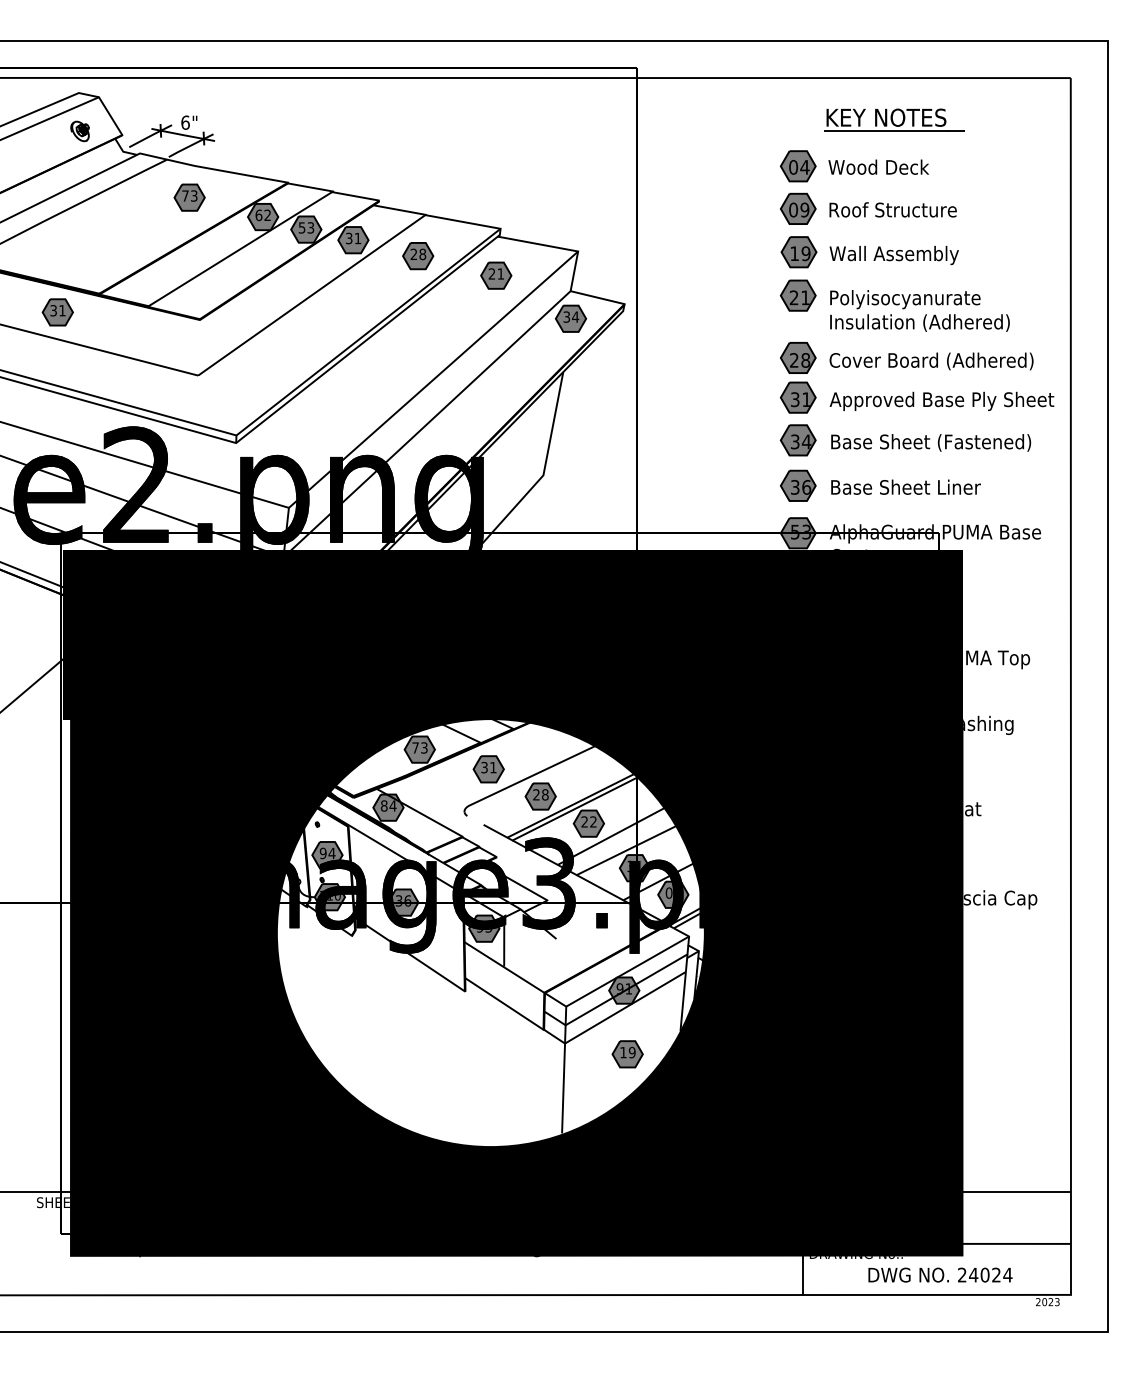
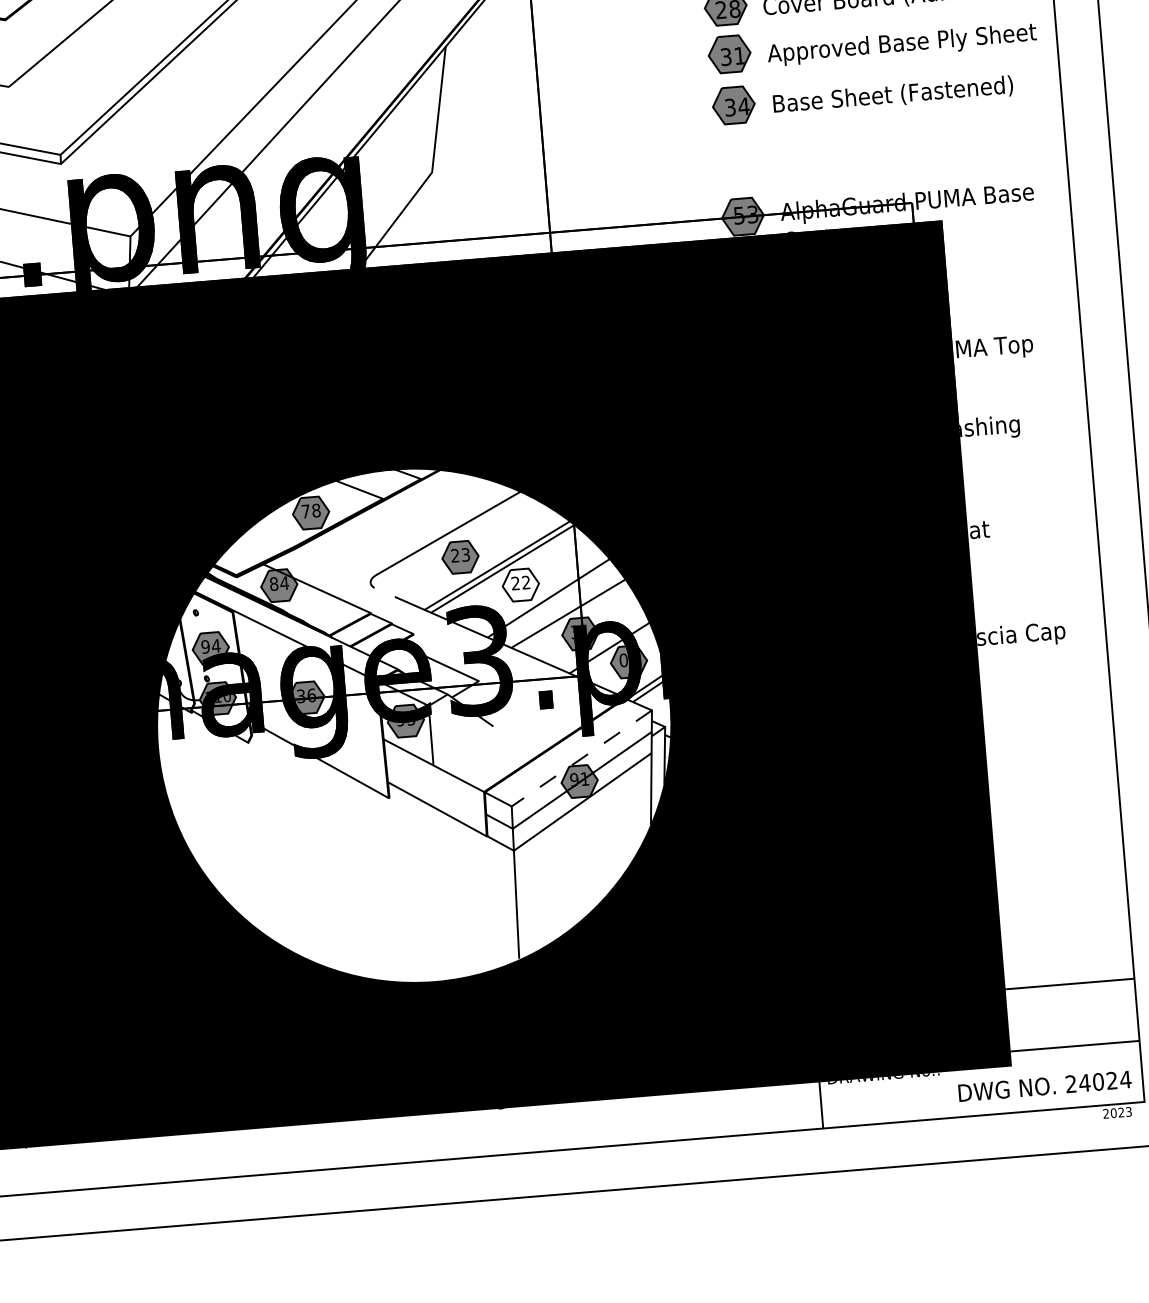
part: (880, 485) -> (836, 151), removed
text: (424, 747) -> (316, 510), 73 -> 78
part: (488, 769) -> (395, 530), removed
text: (545, 794) -> (466, 554), 28 -> 23
fill: (588, 823) -> (520, 584), removed
line: (627, 971) -> (581, 758), solid -> dashed
part: (627, 1054) -> (589, 857), removed
text: (940, 1274) -> (1044, 1085), moved

